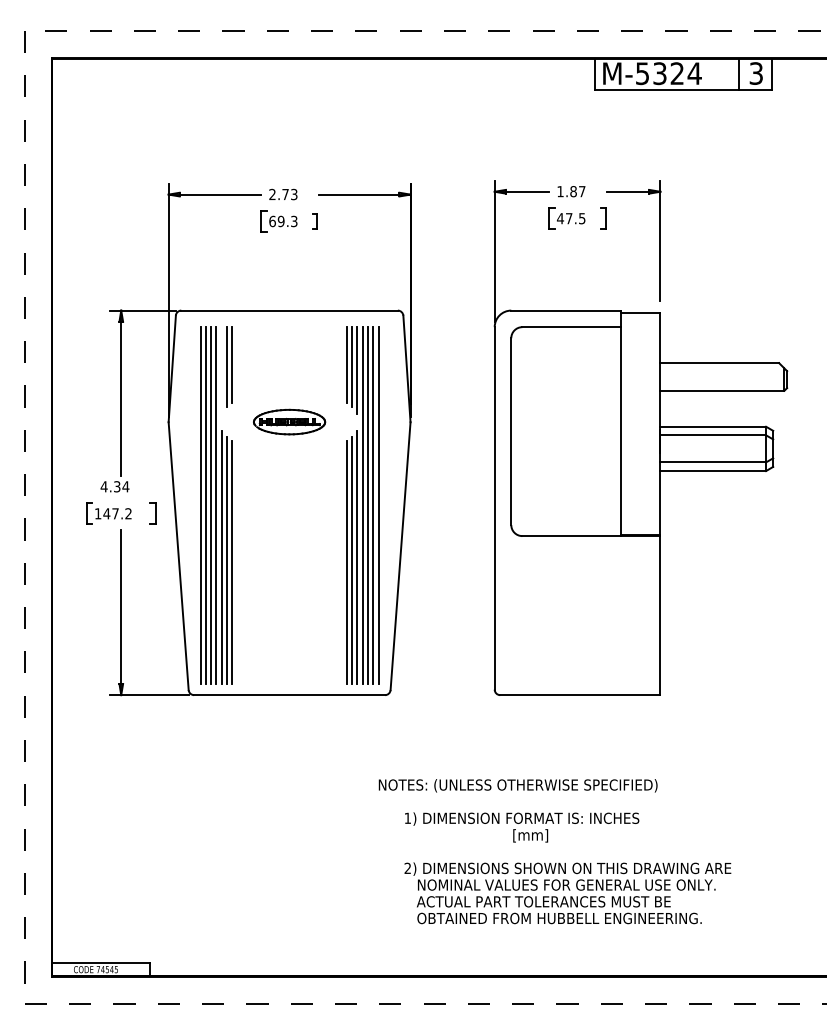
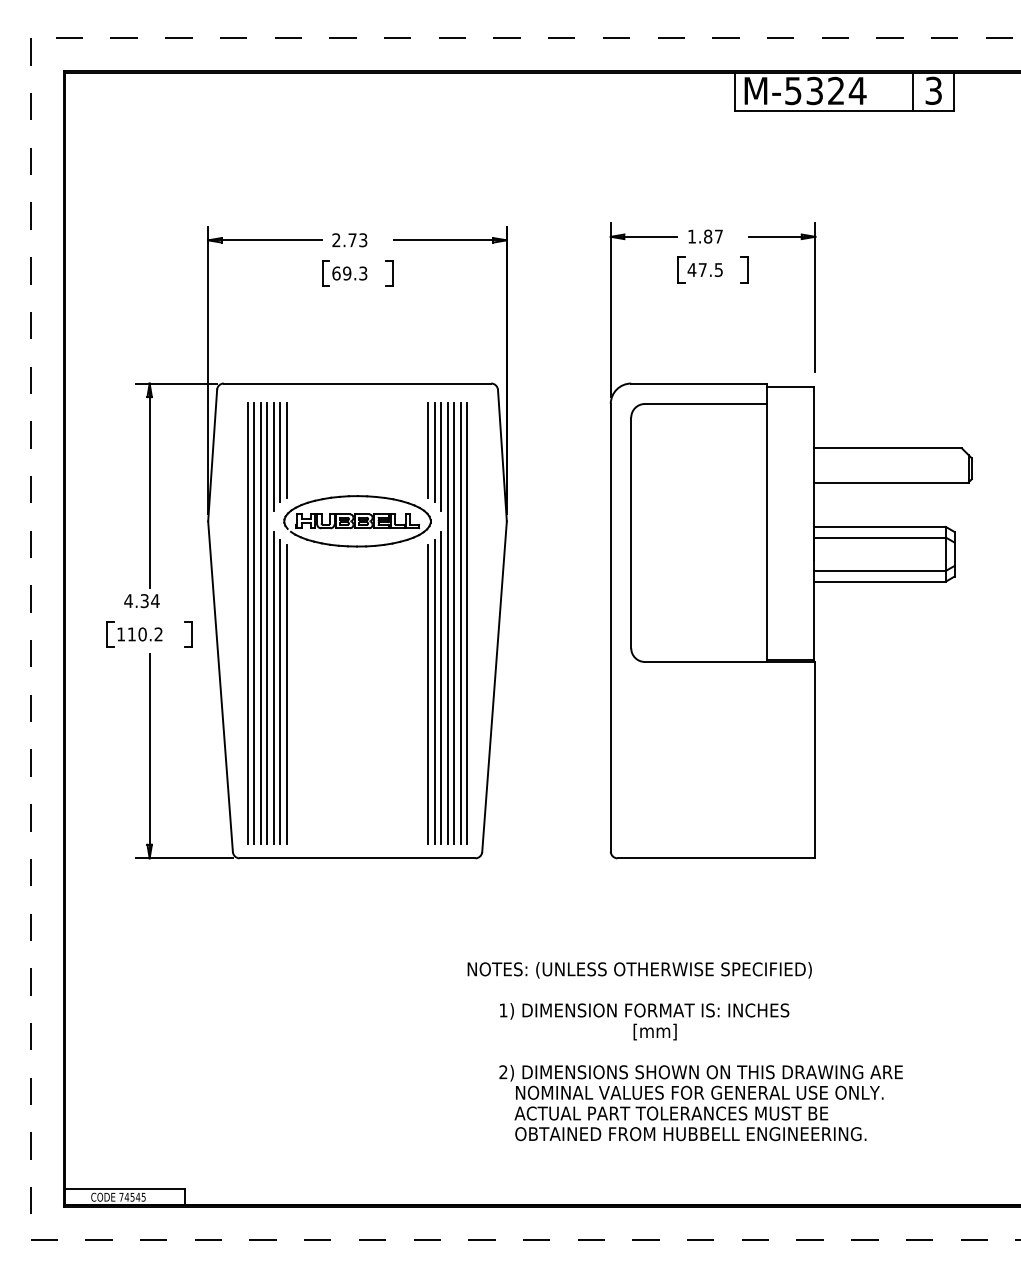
part: (315, 221) -> (389, 273), size x1.43
line: (221, 369) -> (273, 456), added
part: (289, 421) -> (357, 520), size x1.67
text: (110, 513) -> (136, 634), 147.2 -> 110.2

